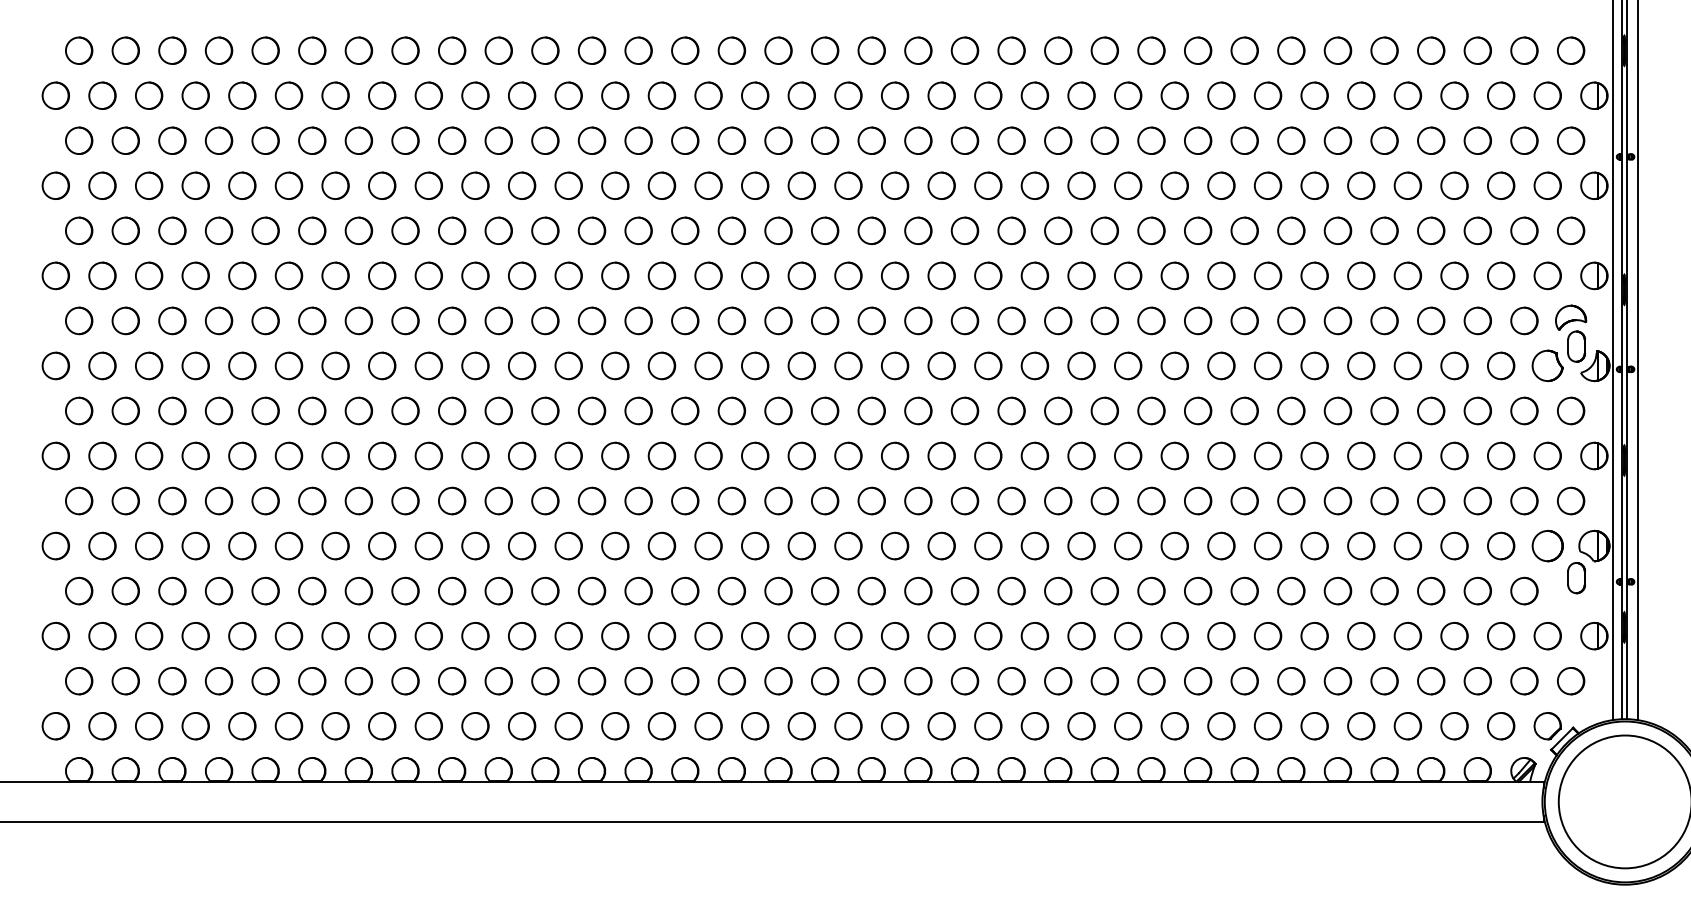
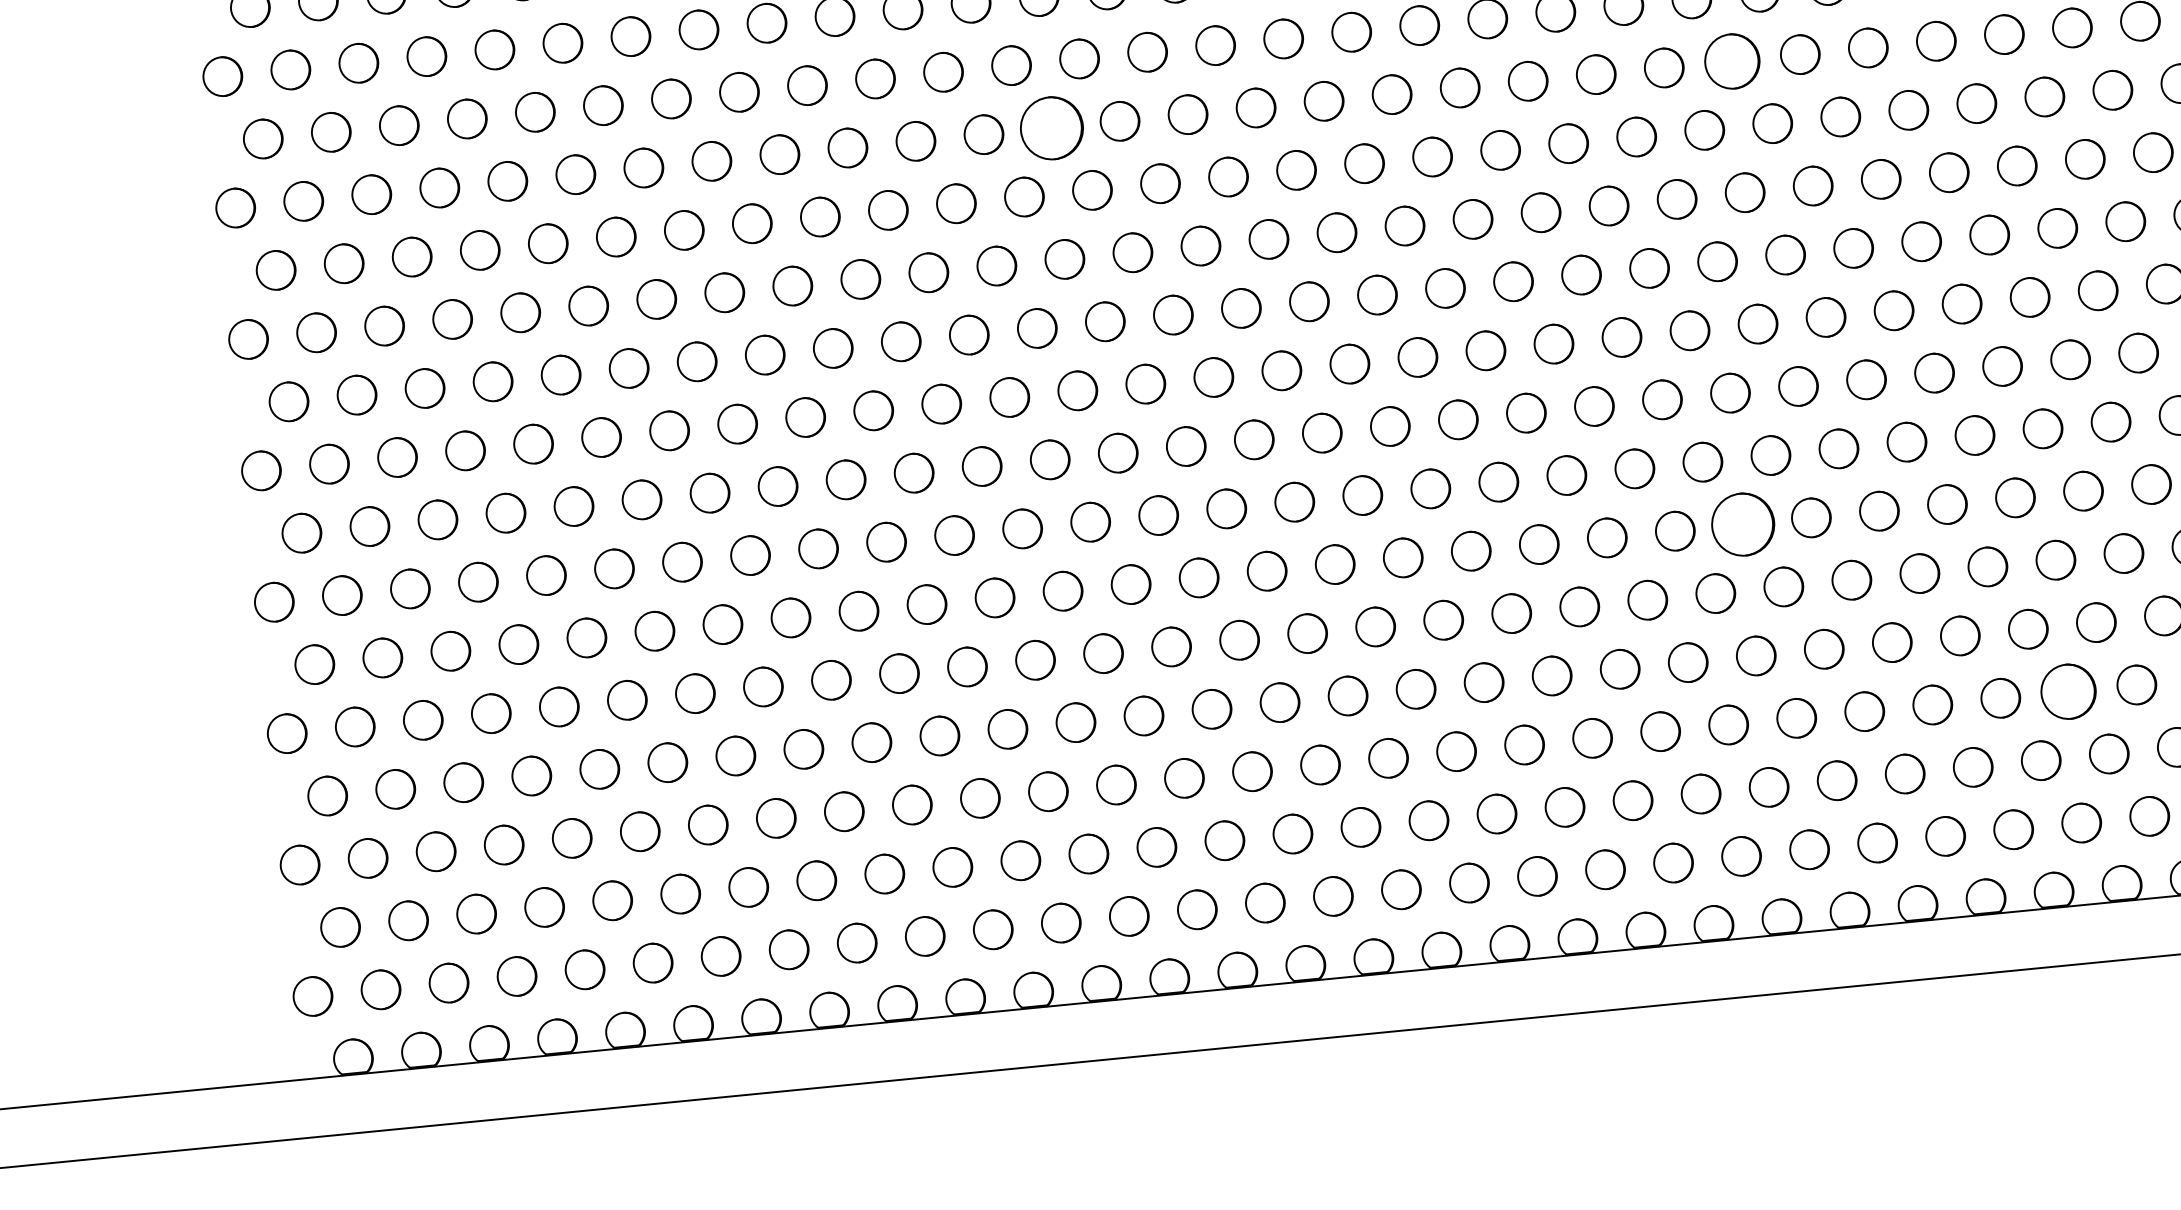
circle: (615, 185) -> (1052, 127), size x1.6
circle: (1081, 185) -> (1732, 60), size x1.4
part: (1058, 500) -> (1743, 523), size x1.6
part: (1268, 635) -> (2069, 690), size x1.4

